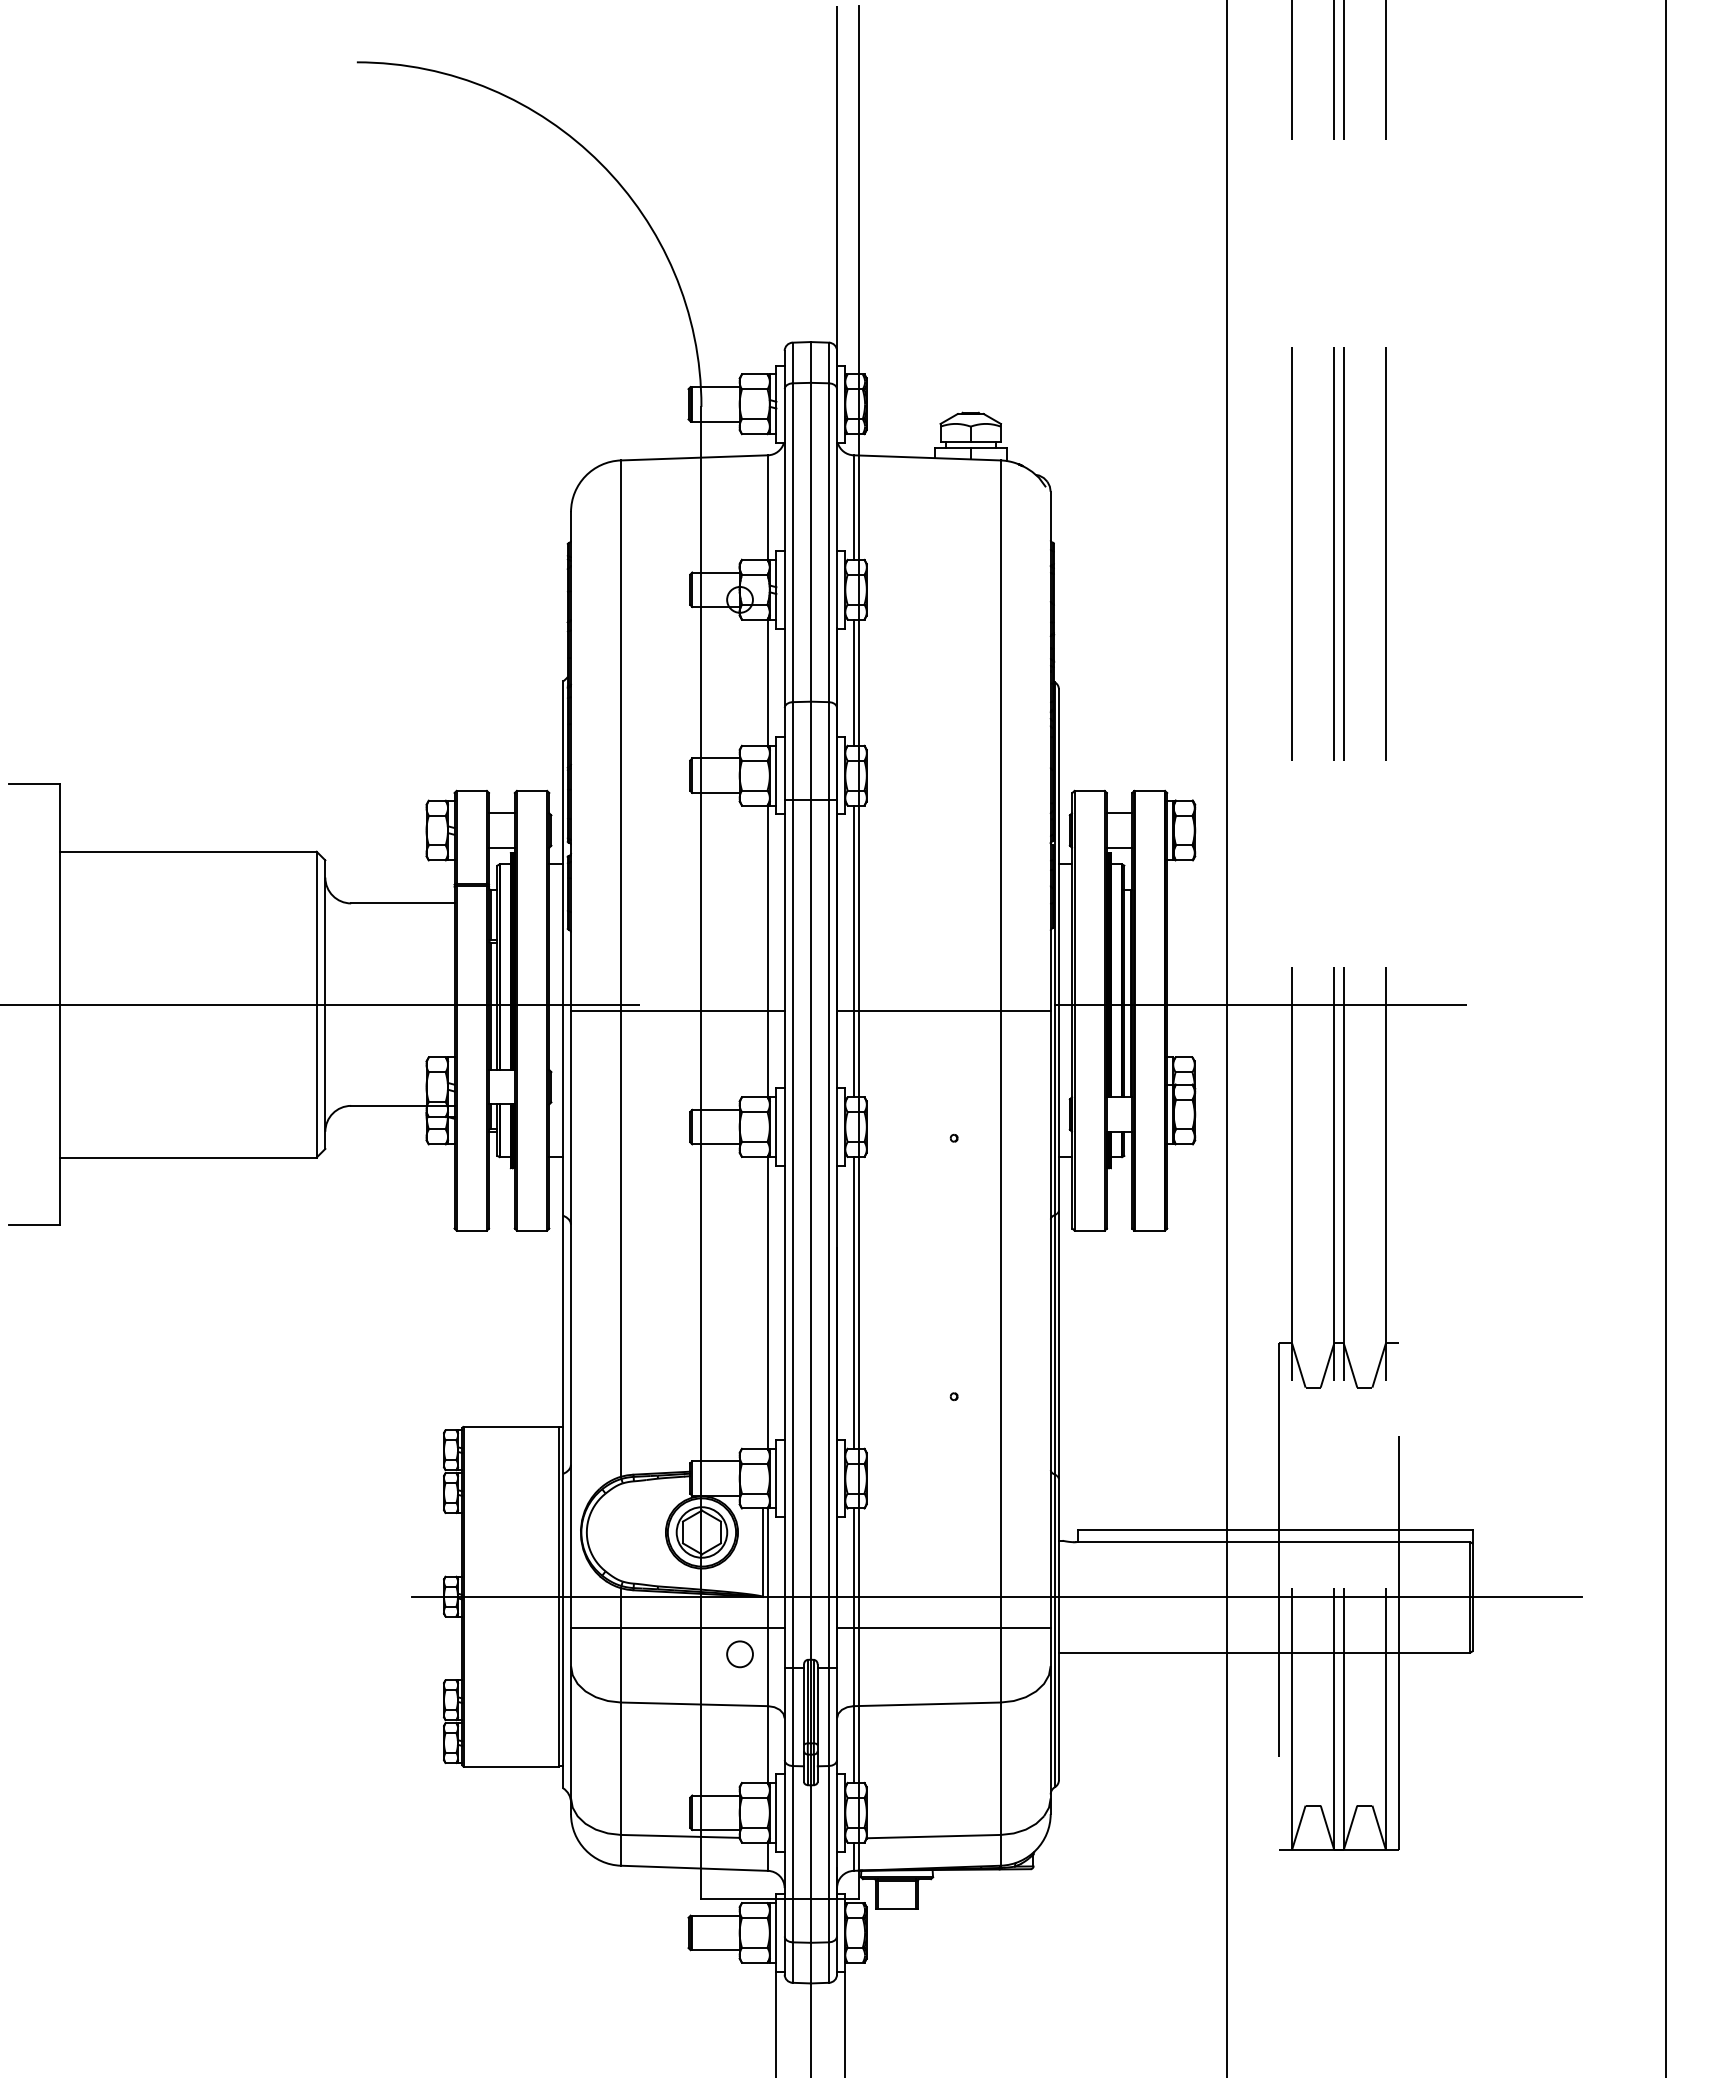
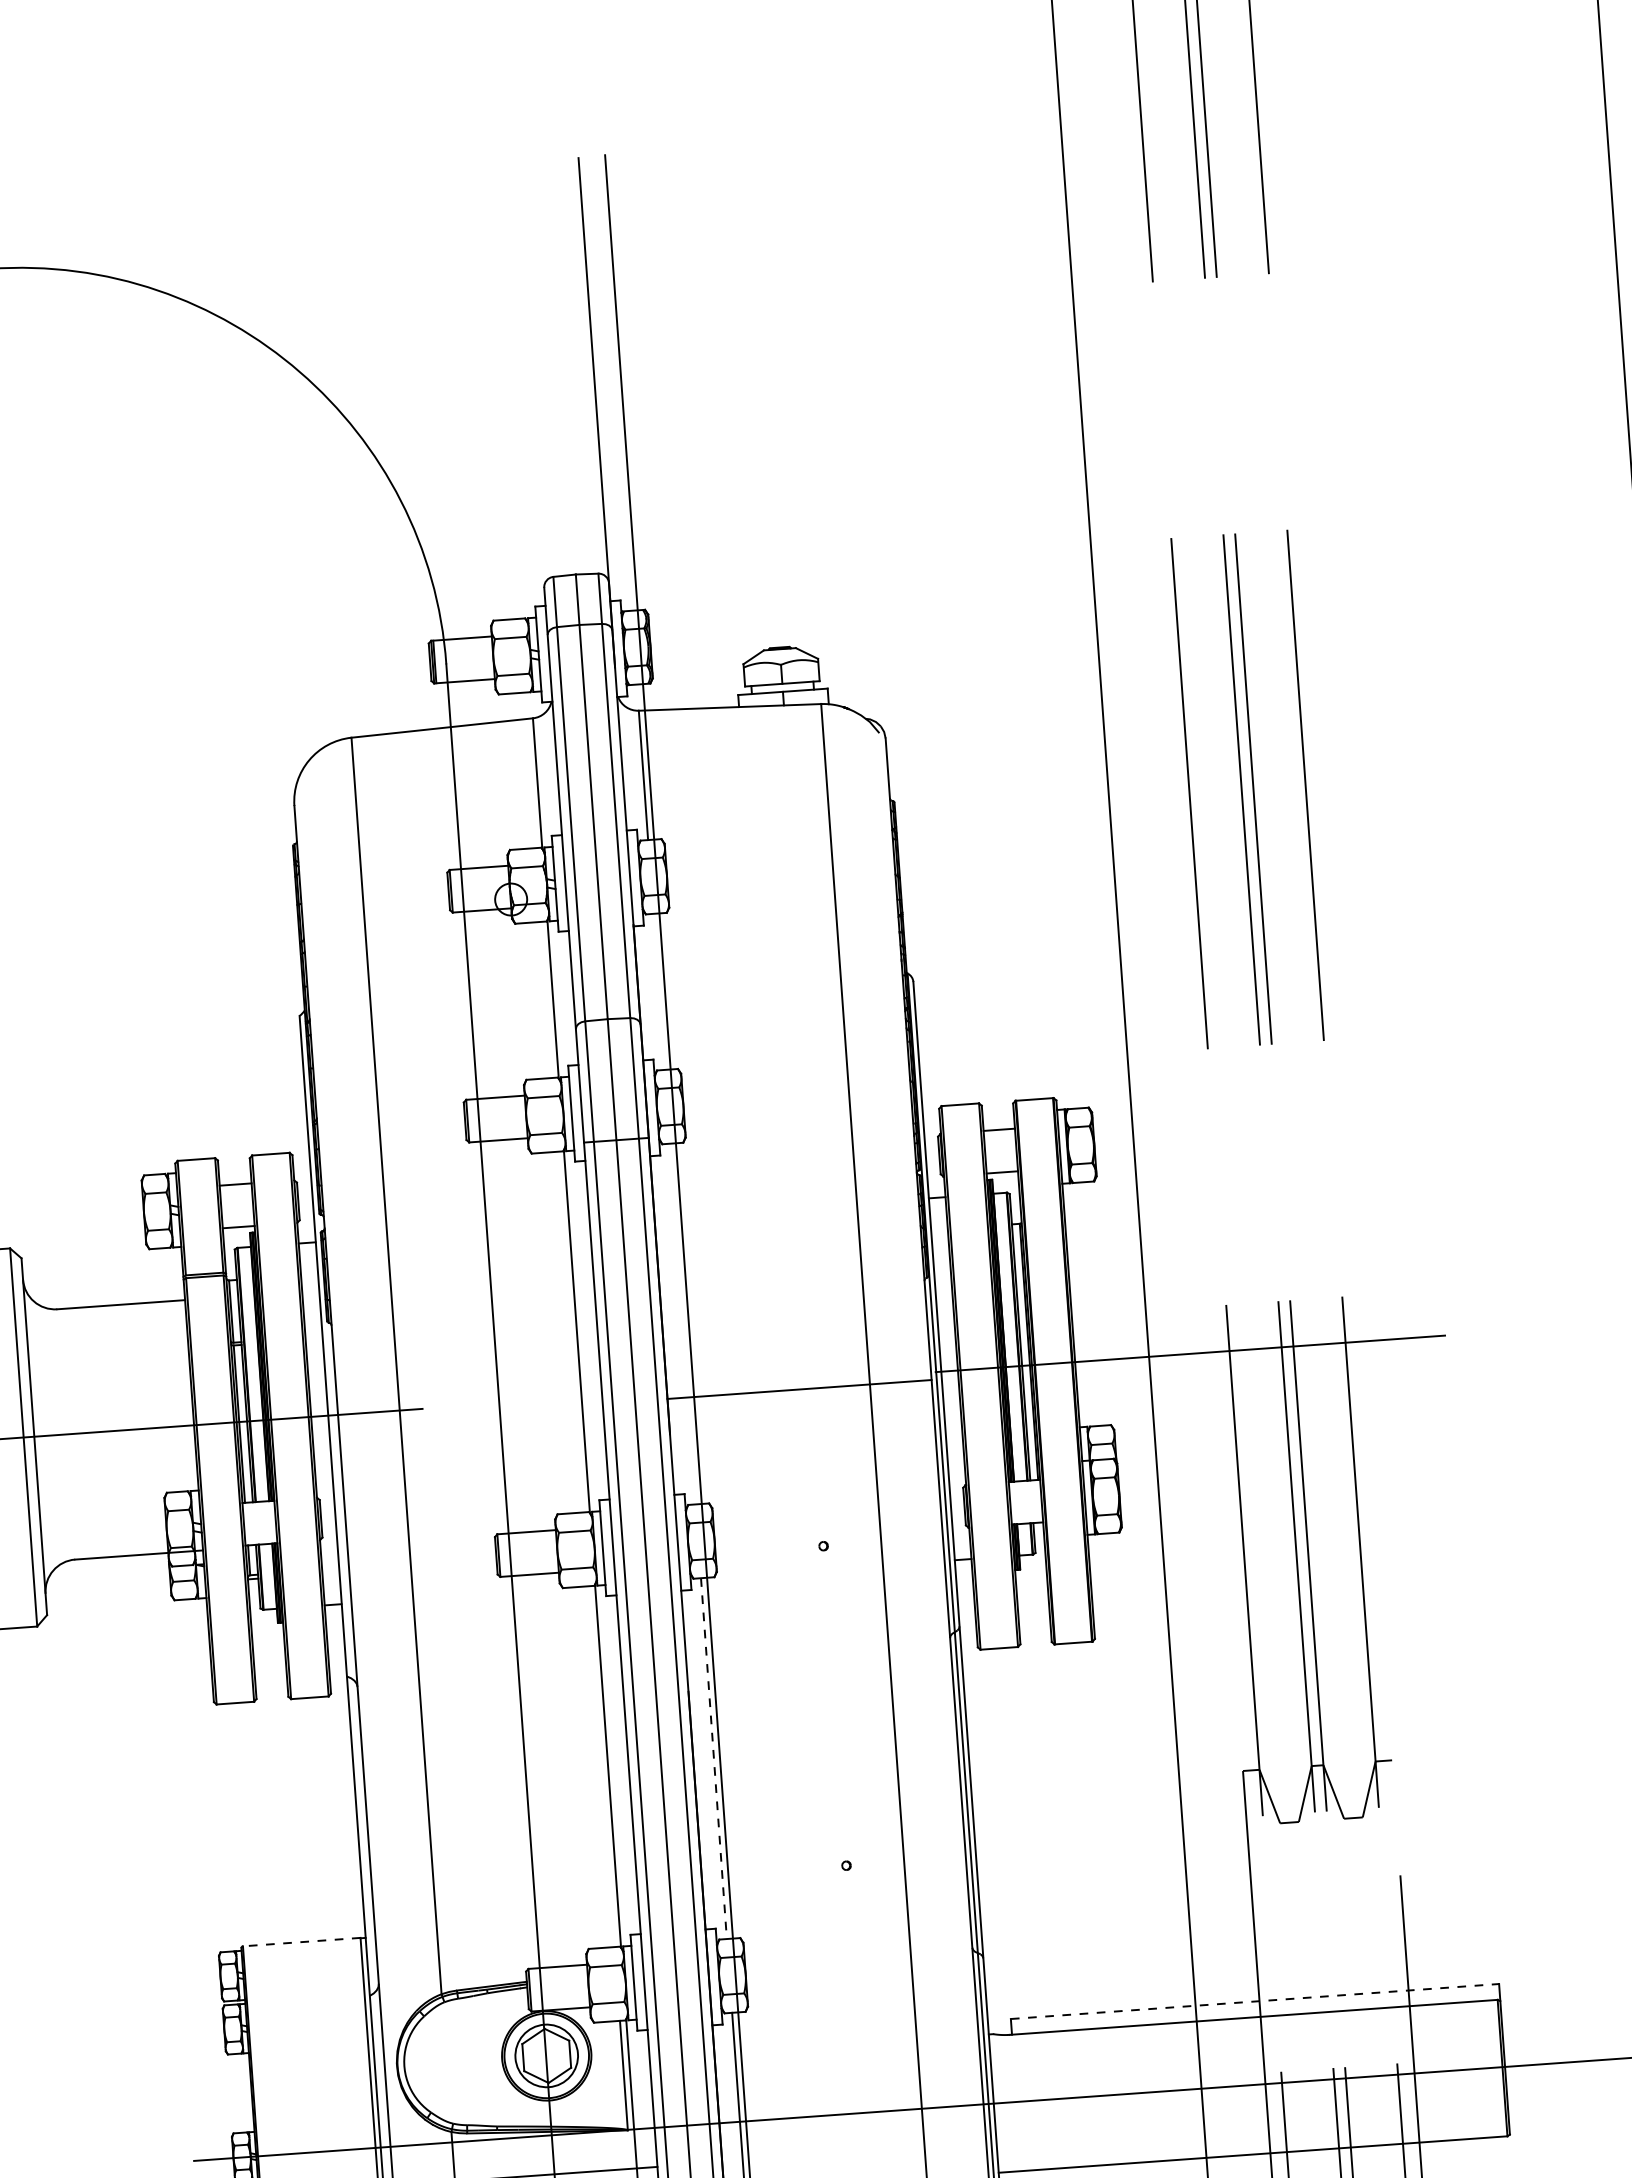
line: (853, 682) -> (658, 991), removed
line: (853, 951) -> (682, 1324), removed
line: (677, 1010) -> (470, 1412), removed
line: (853, 1302) -> (713, 1758), solid -> dashed
line: (511, 1426) -> (301, 1941), solid -> dashed
line: (1275, 1529) -> (1255, 2001), solid -> dashed
line: (943, 1628) -> (853, 2153), removed

